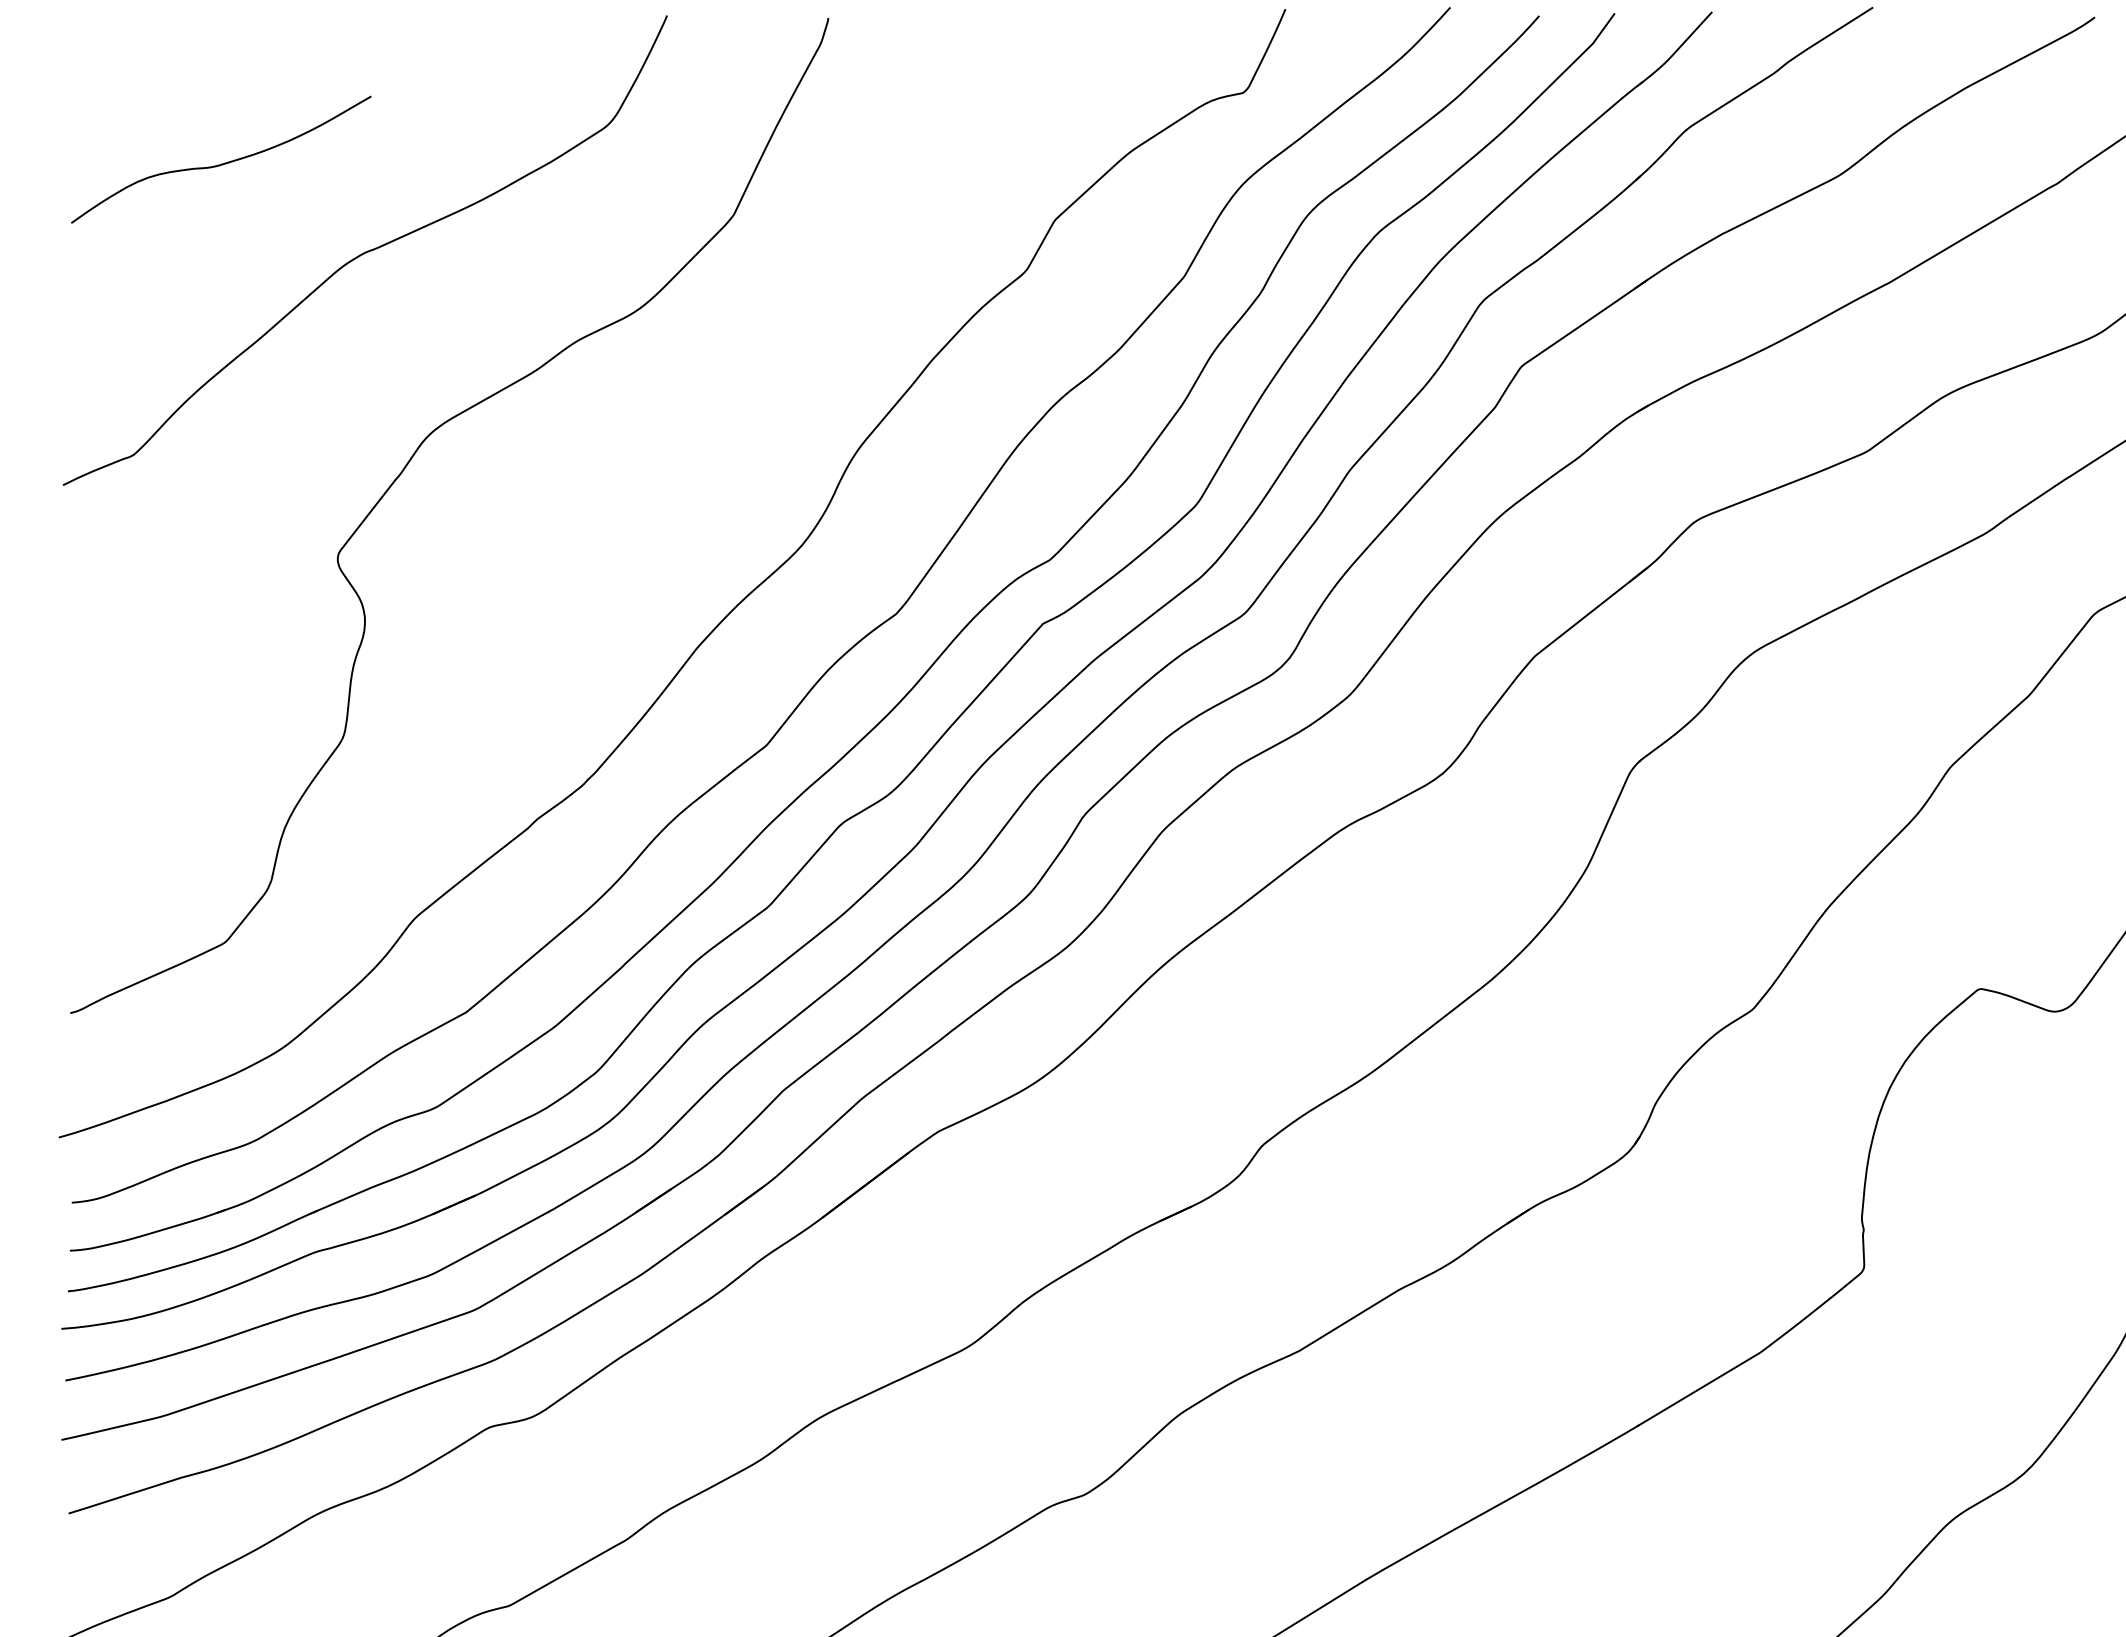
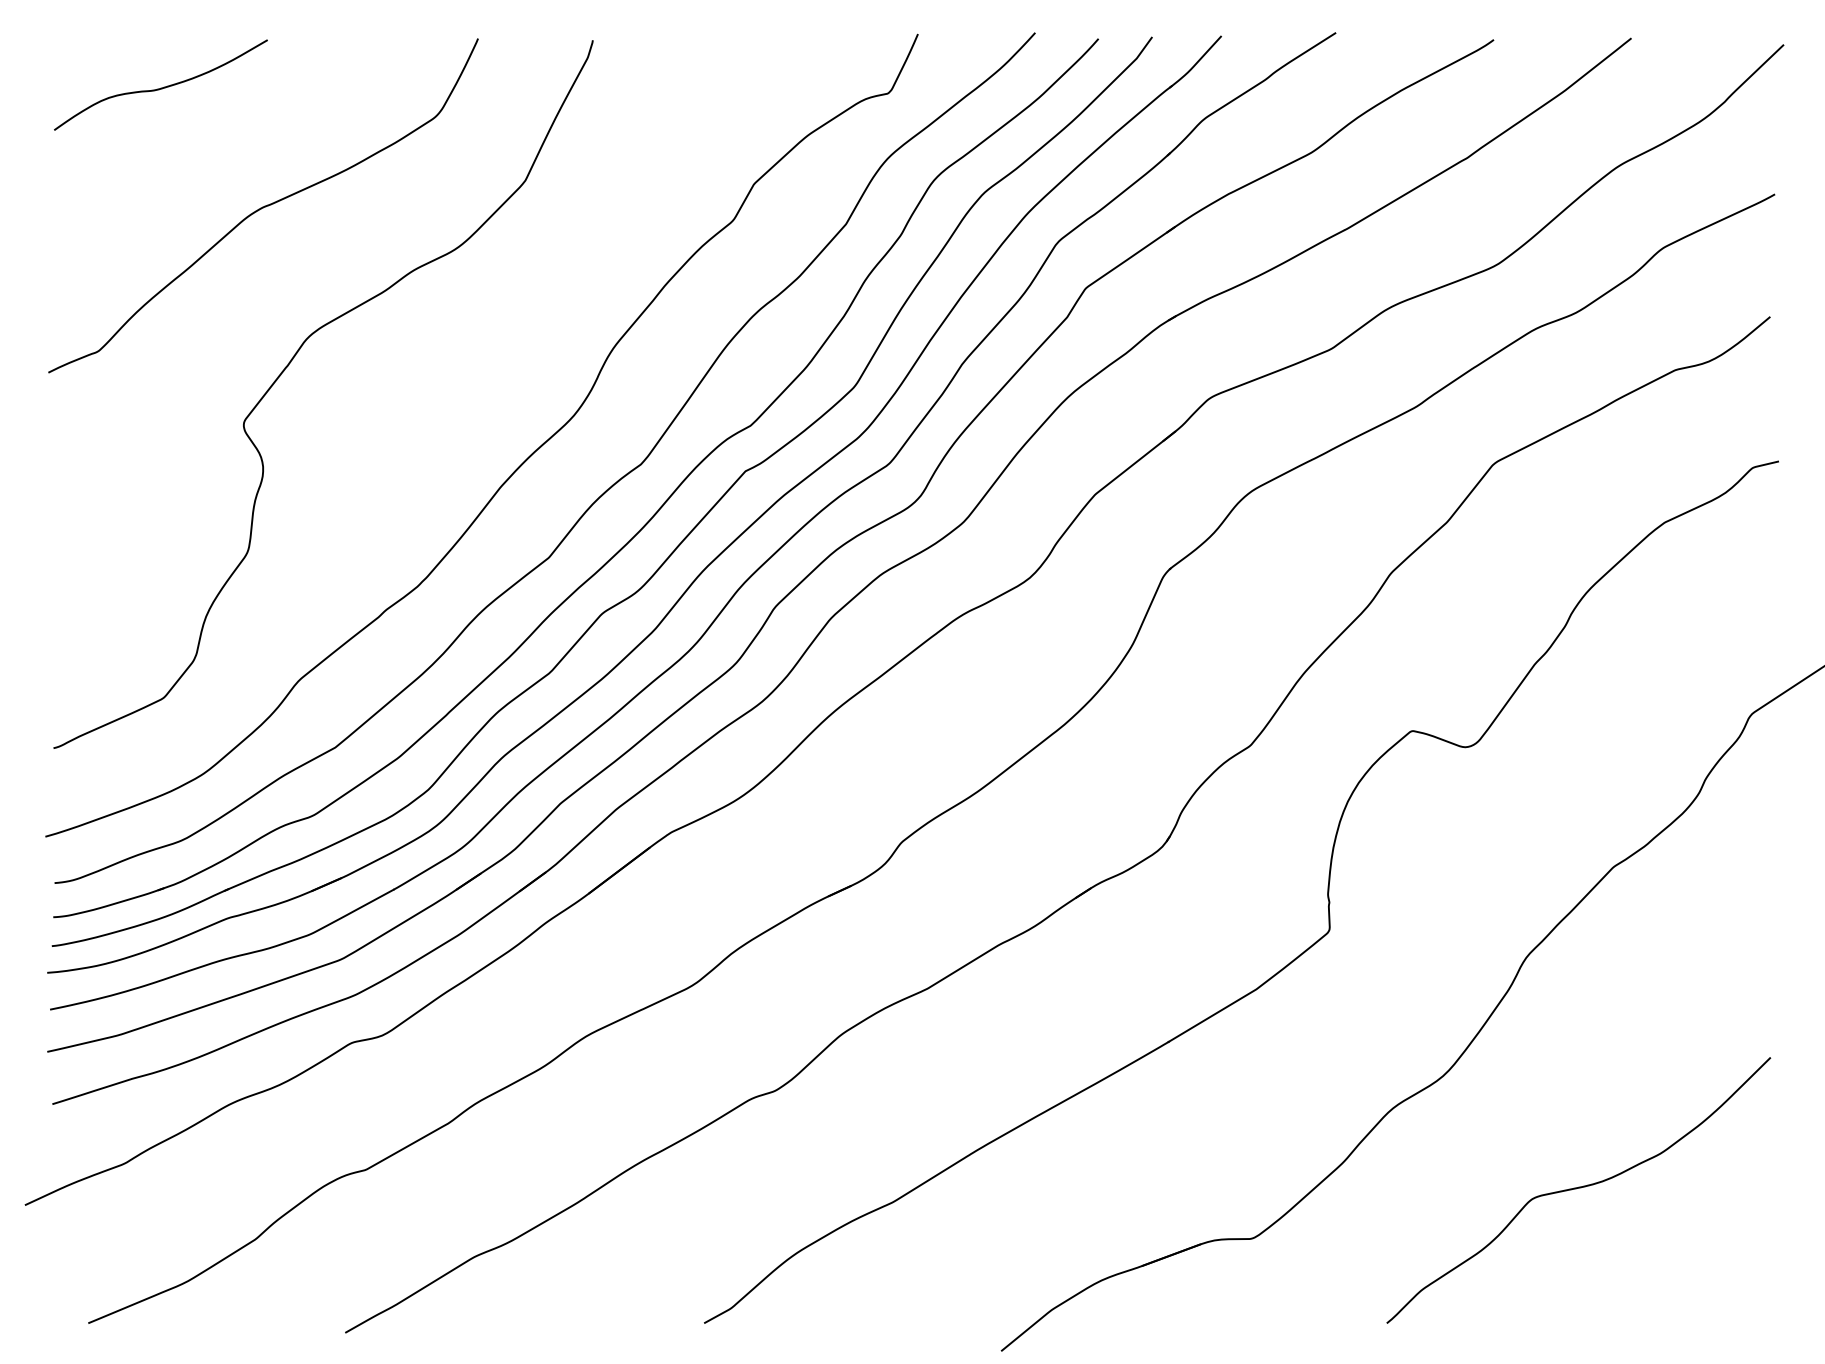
curve: (220, 163) -> (160, 87), moved

